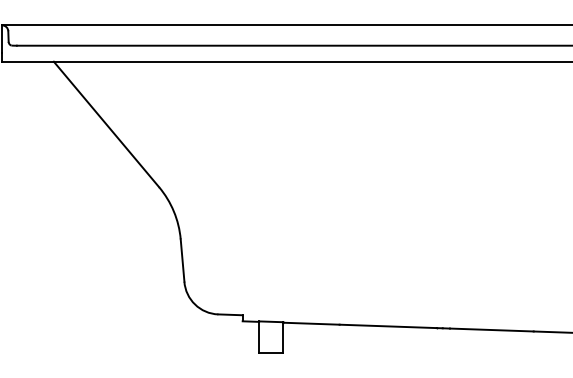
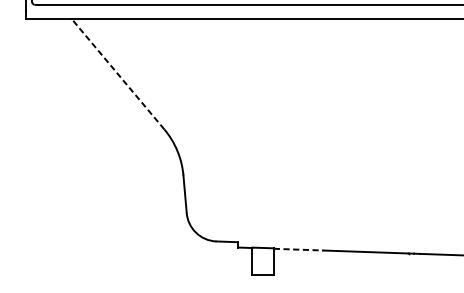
line: (106, 124) -> (118, 74), solid -> dashed
line: (312, 323) -> (299, 249), solid -> dashed

